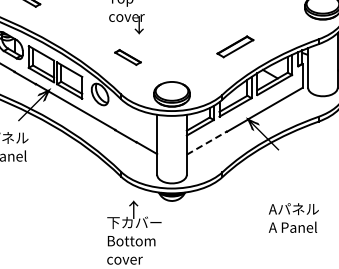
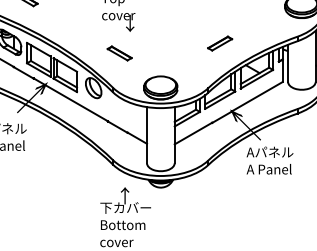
part: (235, 46) -> (220, 43), size x0.71
line: (207, 142) -> (194, 132), dashed -> solid
text: (293, 217) -> (269, 160), moved

